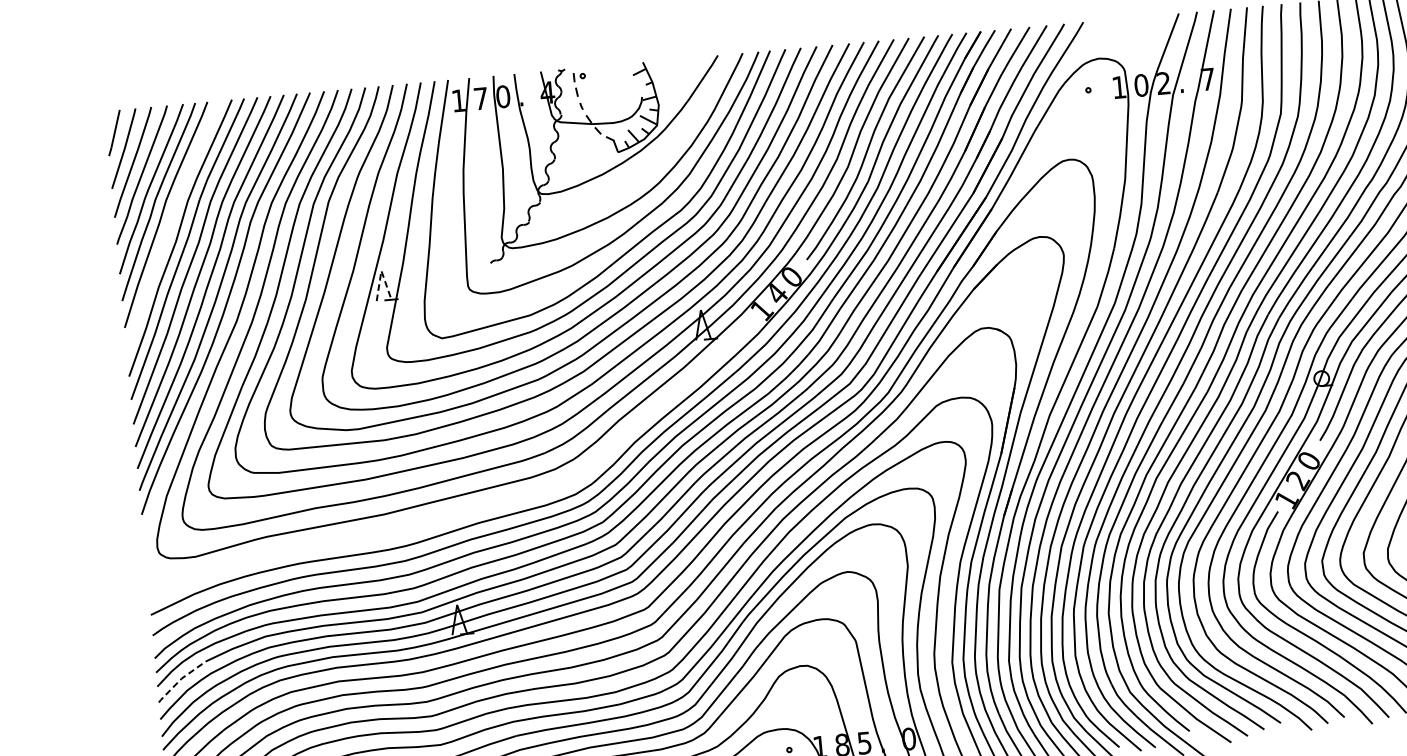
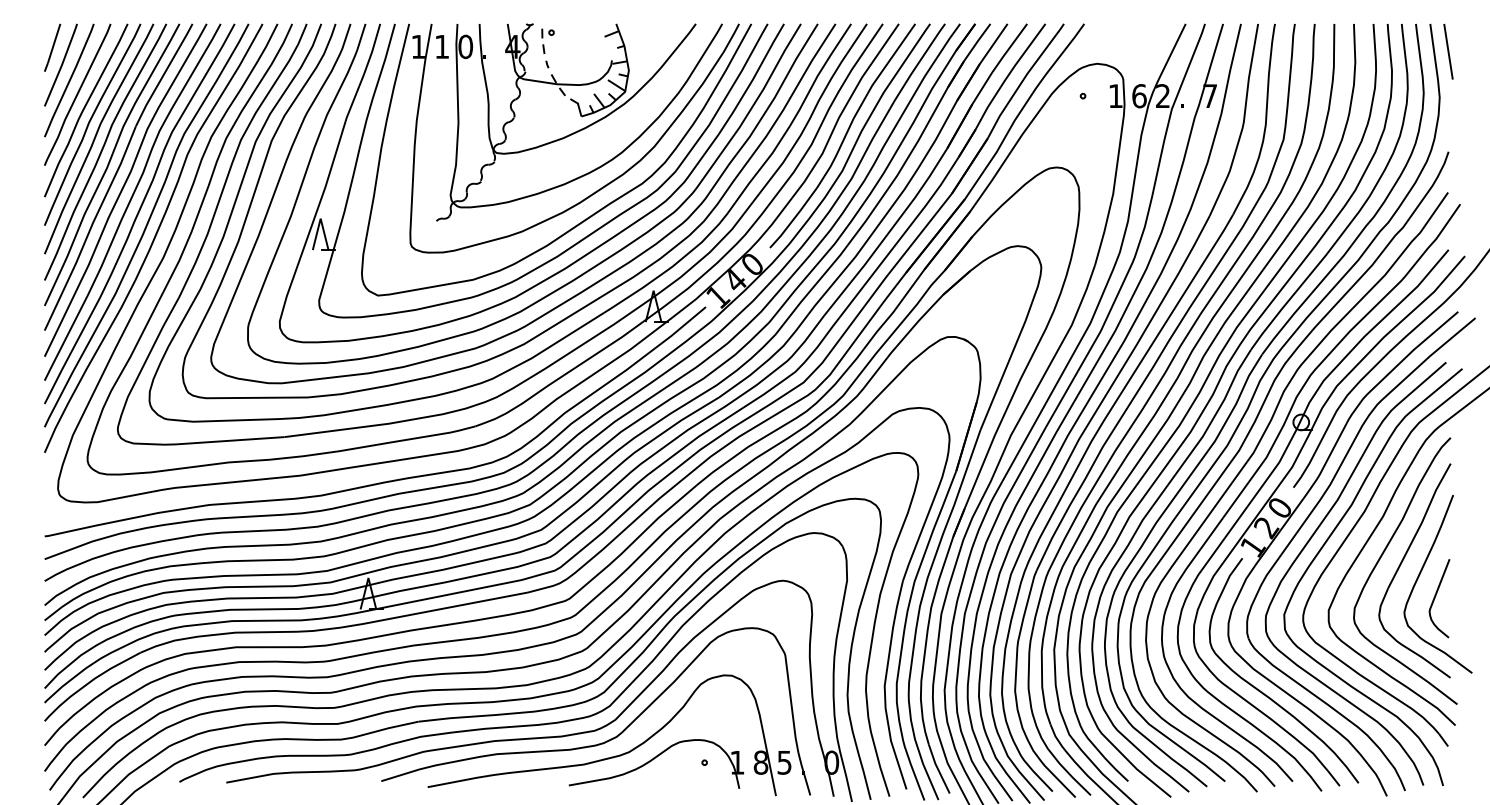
text: (1141, 85) -> (1139, 96), 0 -> 6
text: (480, 98) -> (441, 46), 7 -> 1
curve: (171, 224) -> (103, 149), added
line: (381, 270) -> (320, 218), dashed -> solid
curve: (467, 511) -> (388, 480), added
line: (180, 679) -> (69, 630), dashed -> solid

